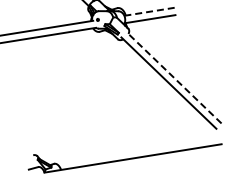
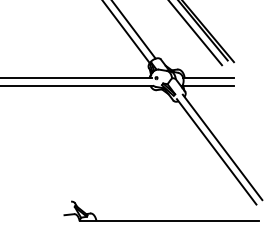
line: (150, 11) -> (209, 78), dashed -> solid
line: (173, 77) -> (222, 147), dashed -> solid

